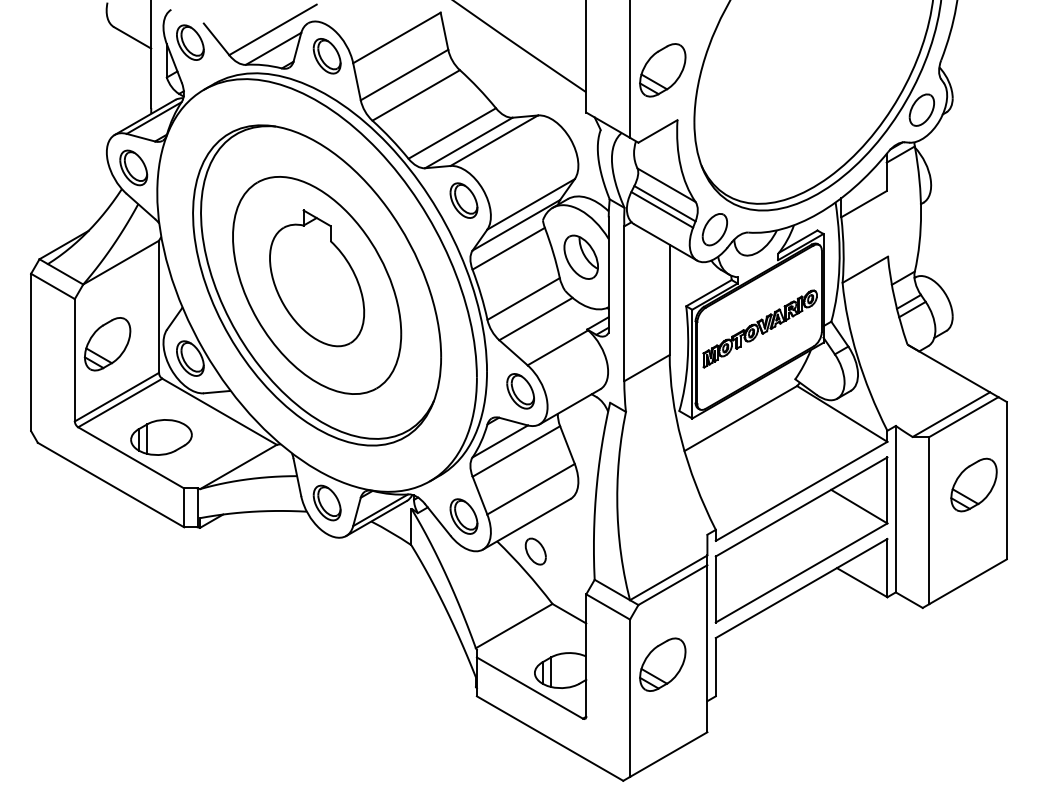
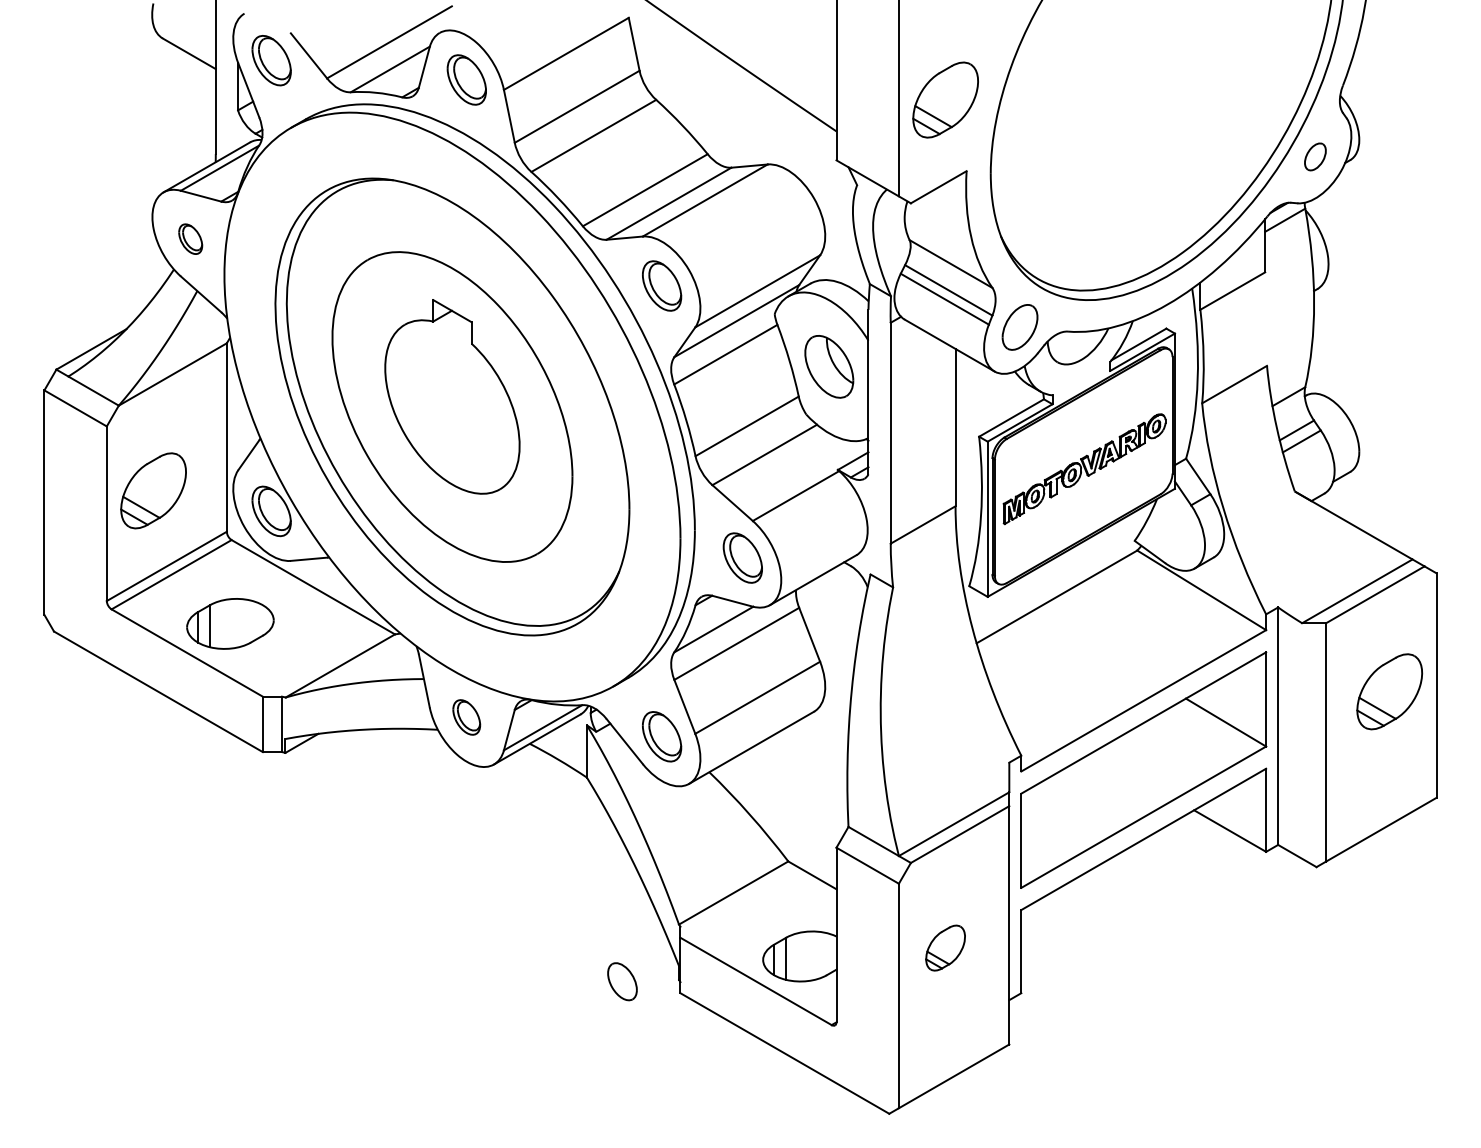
part: (922, 109) -> (1315, 156), size x0.6
part: (133, 167) -> (190, 238), size x0.6
part: (326, 503) -> (466, 717), size x0.7
part: (535, 551) -> (622, 981), moved
part: (662, 664) -> (945, 947), size x0.6

